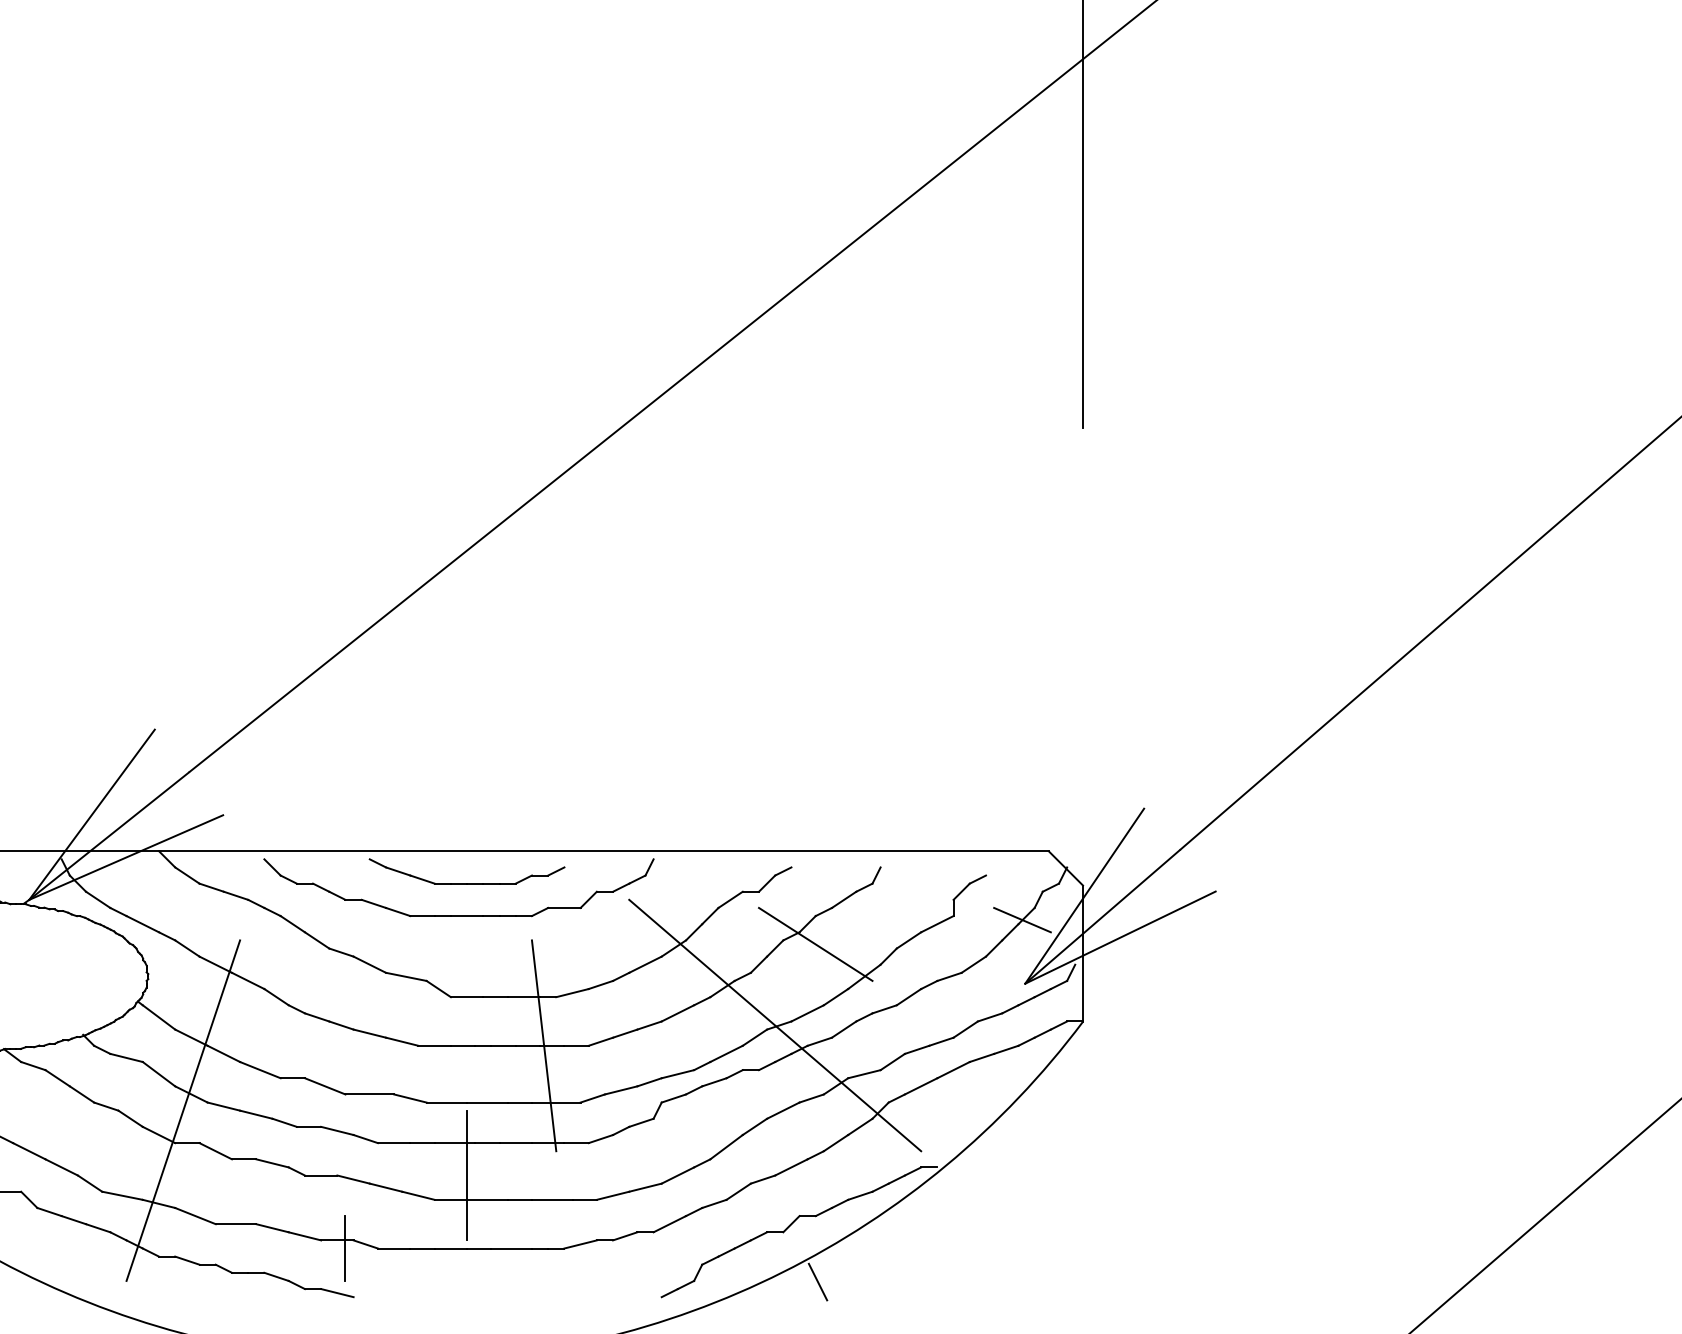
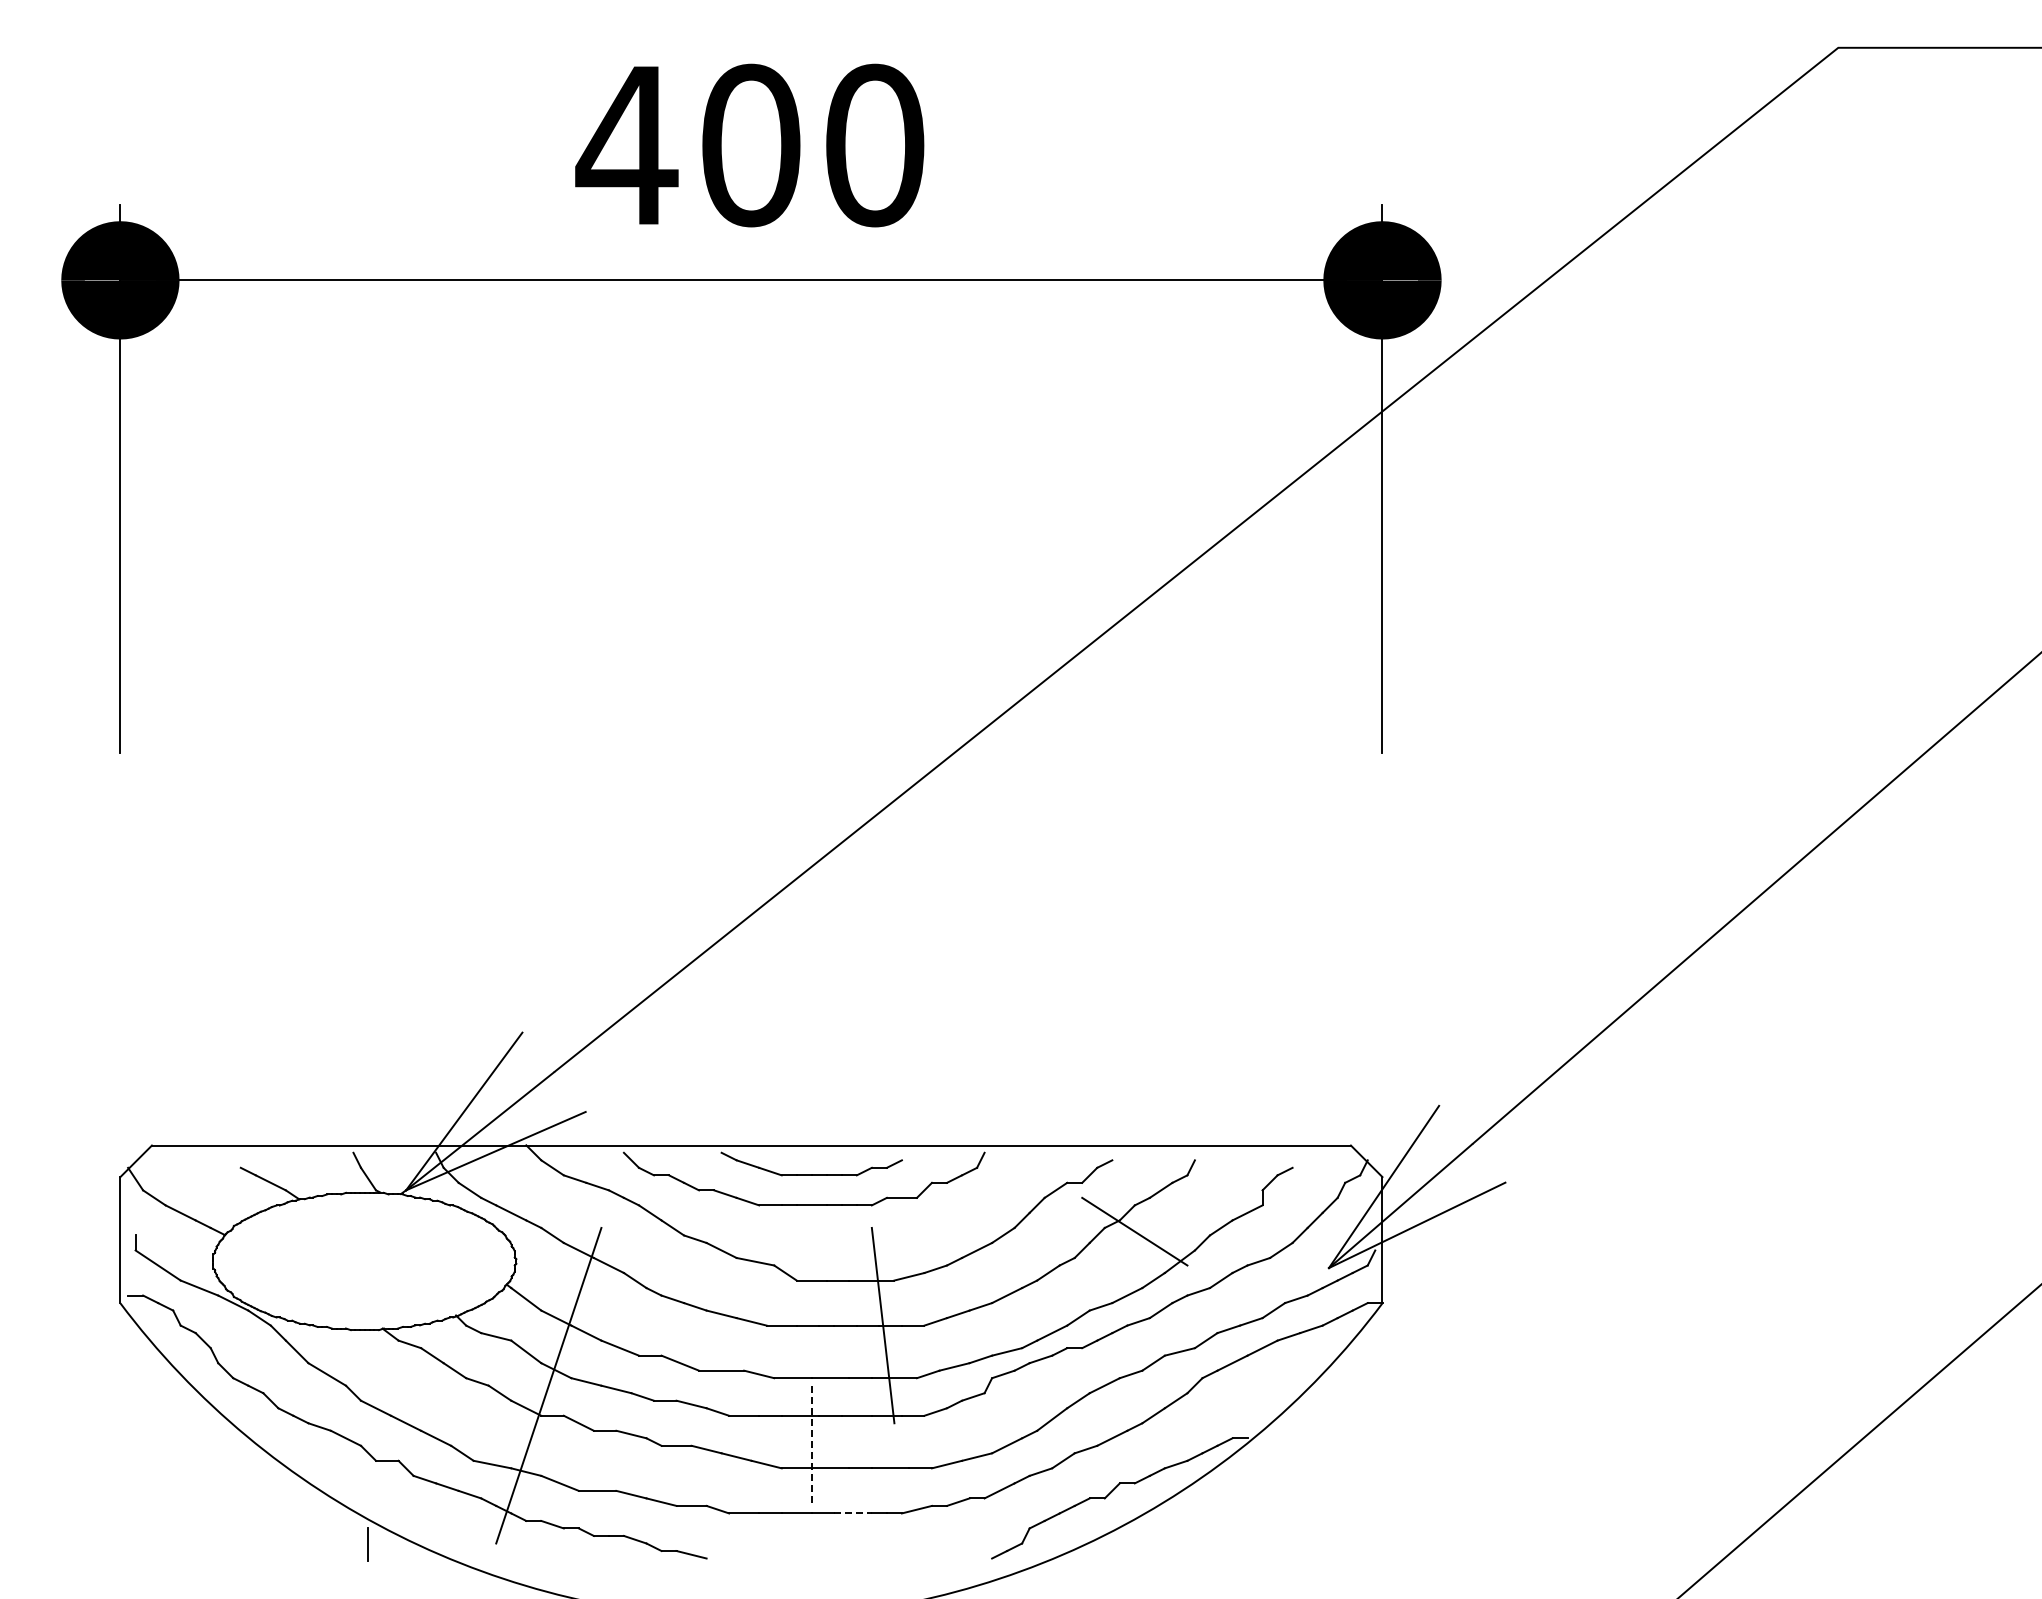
line: (1022, 919) -> (1326, 1208), removed
line: (775, 1025) -> (1097, 1306), removed
line: (466, 1176) -> (811, 1446), solid -> dashed
line: (345, 1248) -> (699, 1513), removed
line: (512, 1248) -> (853, 1513), solid -> dashed
line: (817, 1282) -> (1136, 1544), removed

